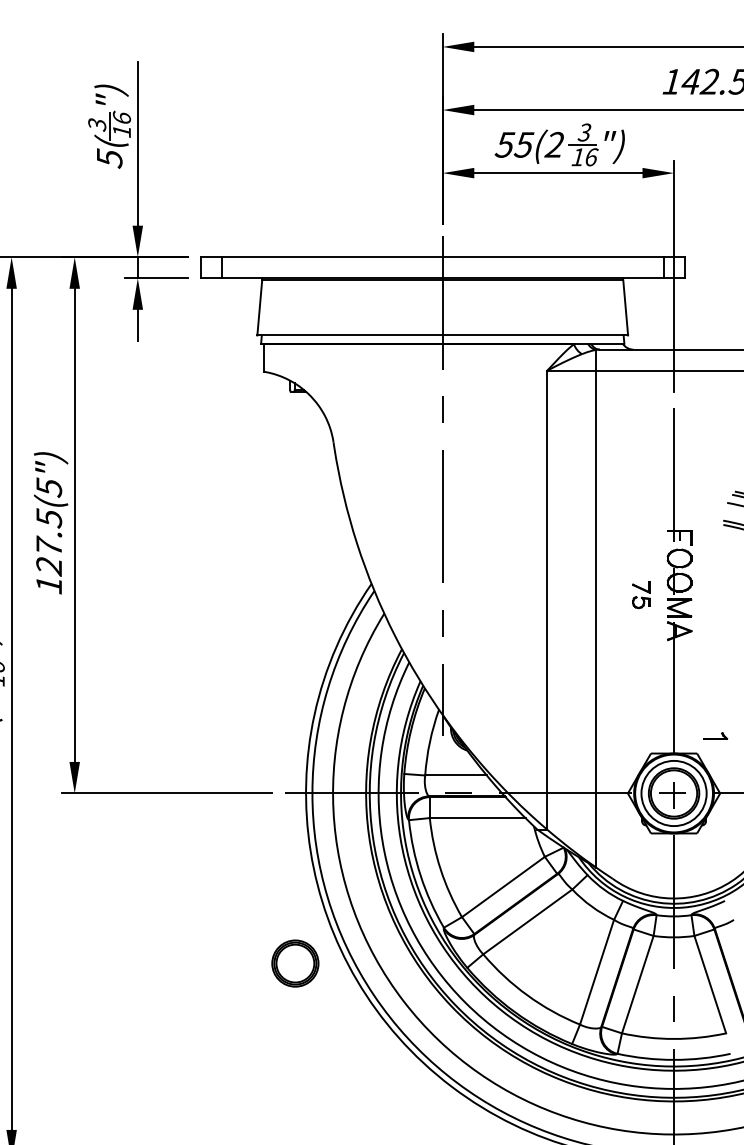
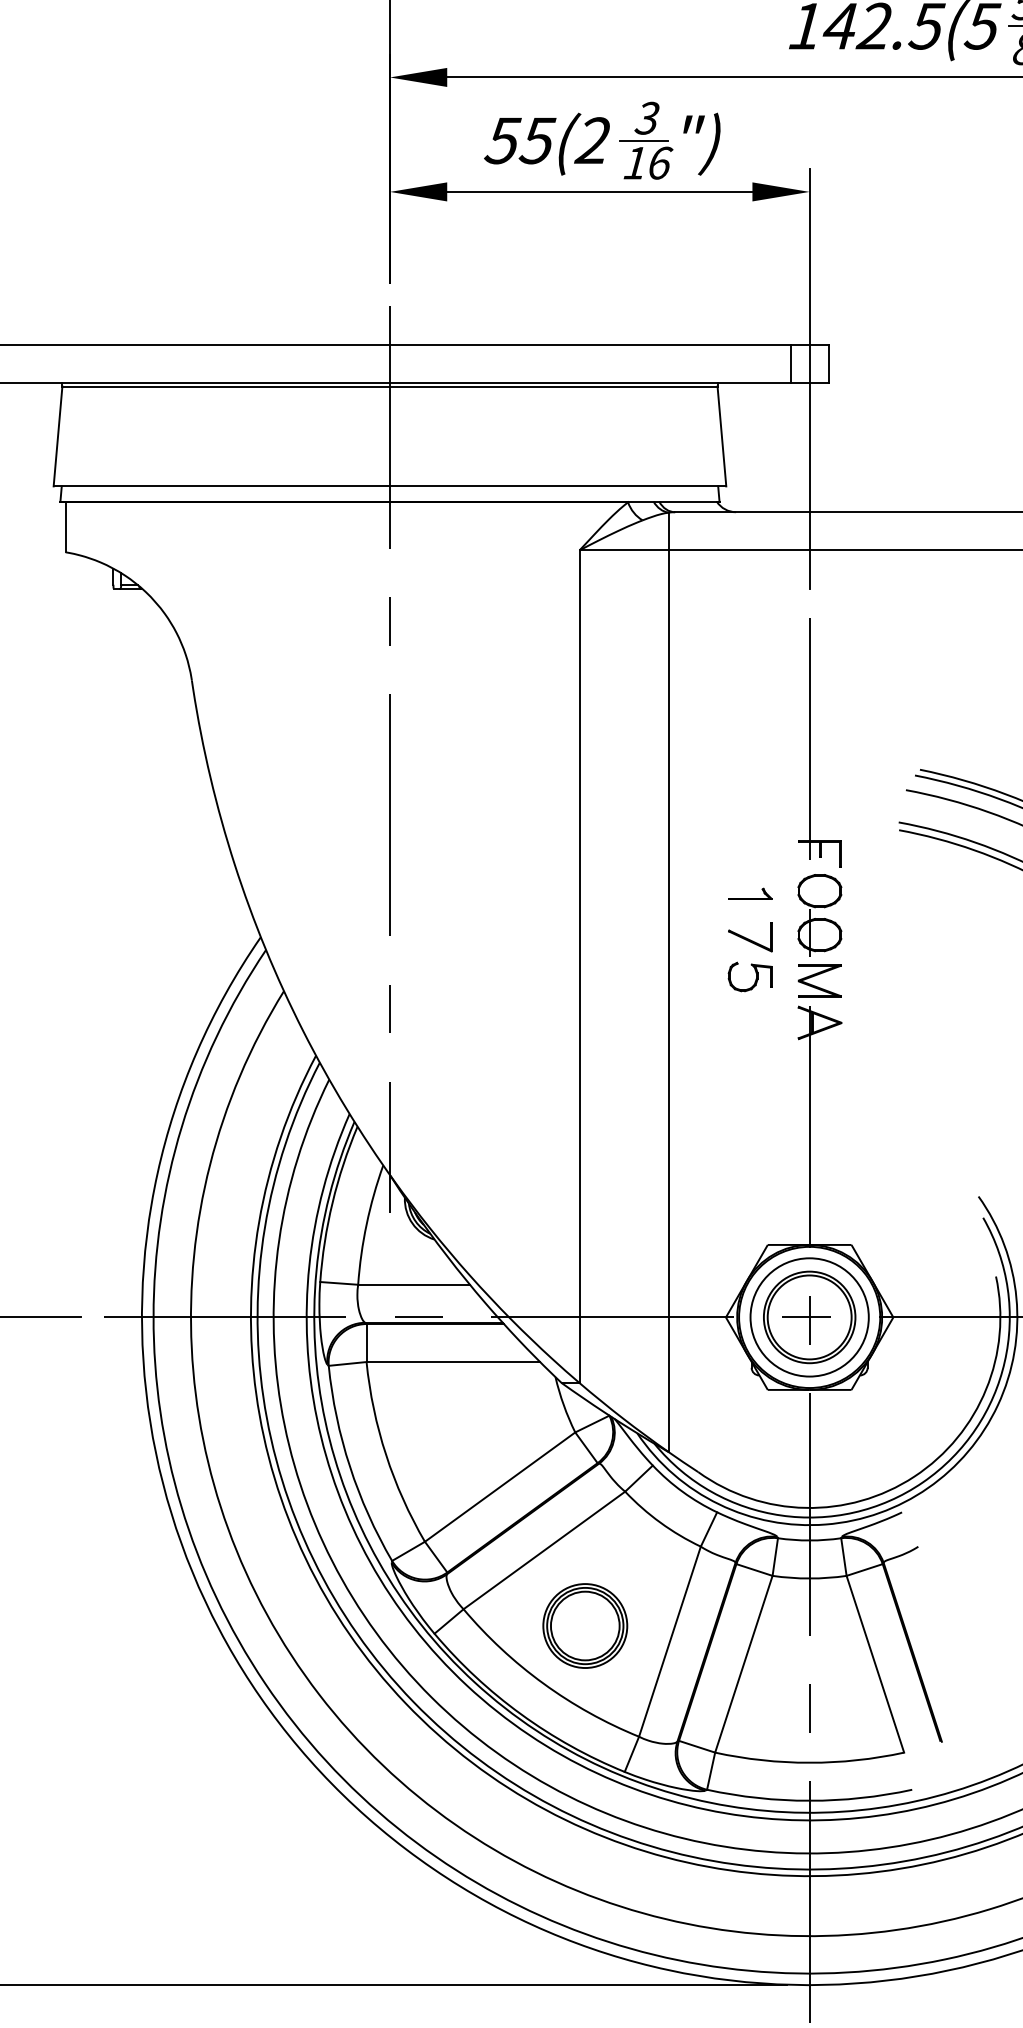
part: (641, 594) -> (750, 956), size x1.43
part: (715, 735) -> (750, 892), moved
part: (295, 963) -> (585, 1625), moved

